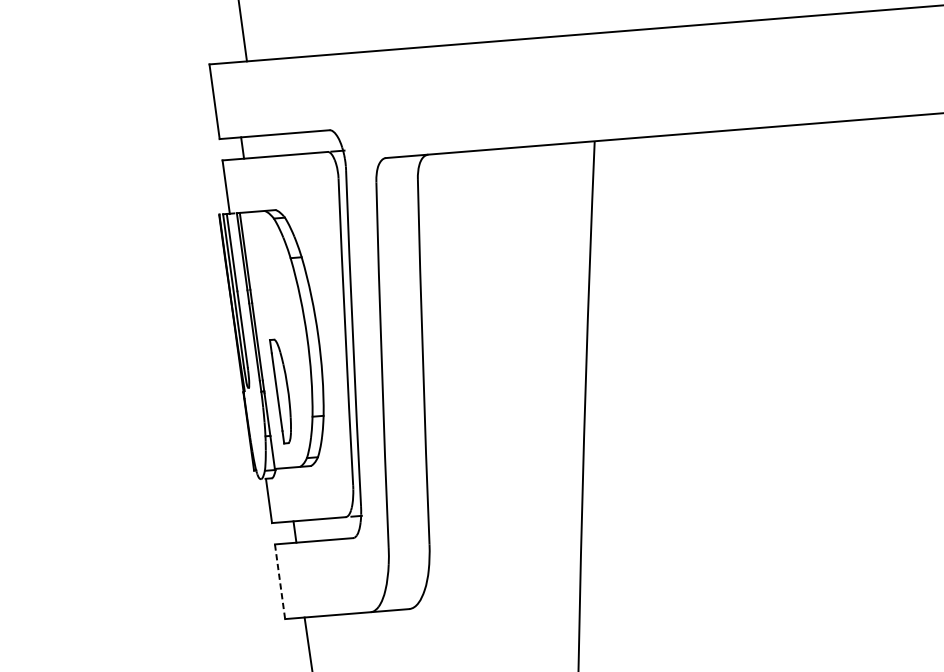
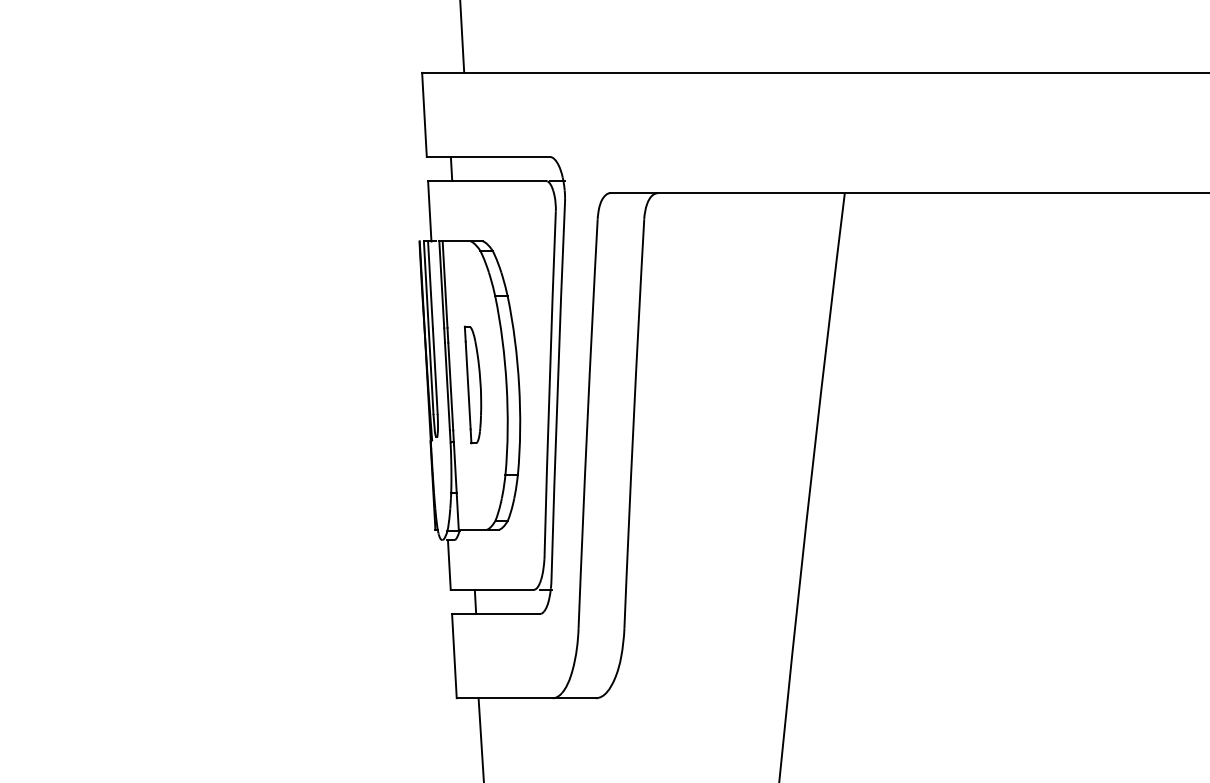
part: (281, 390) -> (473, 384), moved
line: (280, 582) -> (454, 656), dashed -> solid

